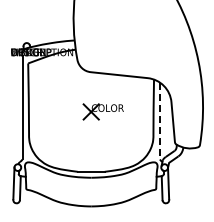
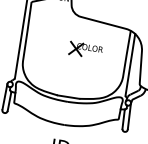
line: (159, 121) -> (129, 65), dashed -> solid

